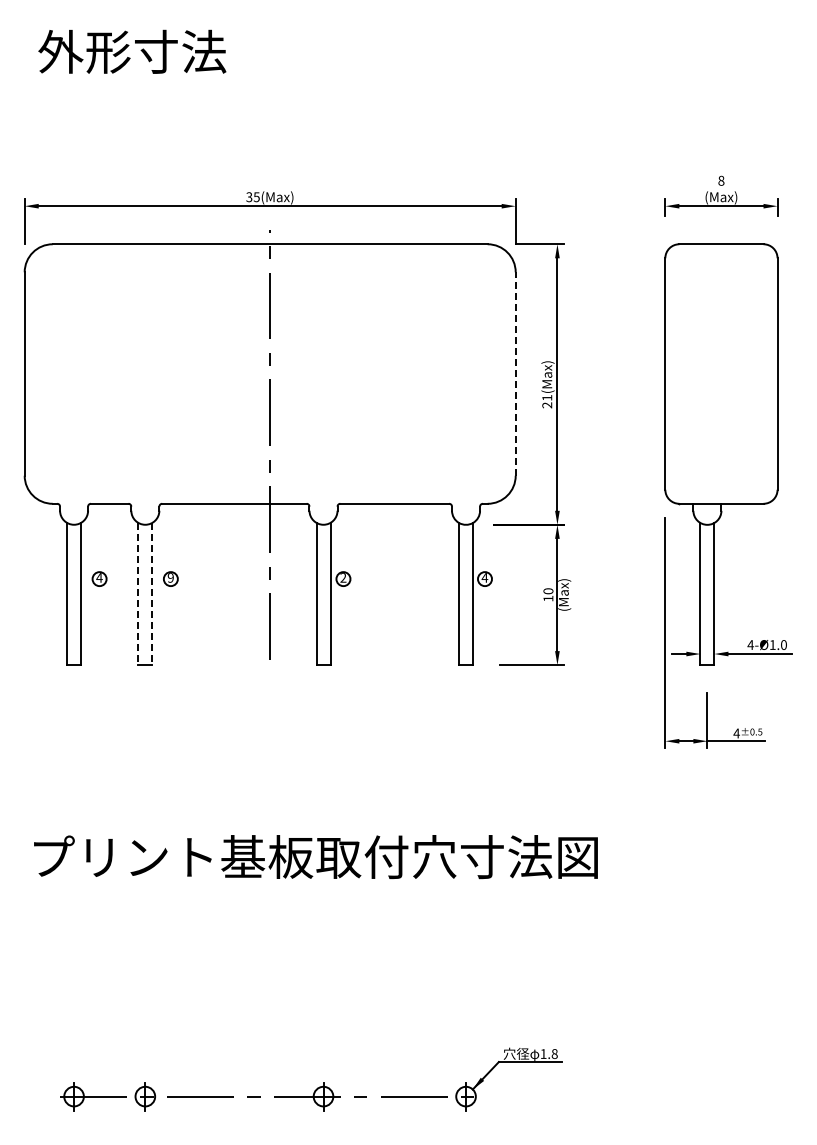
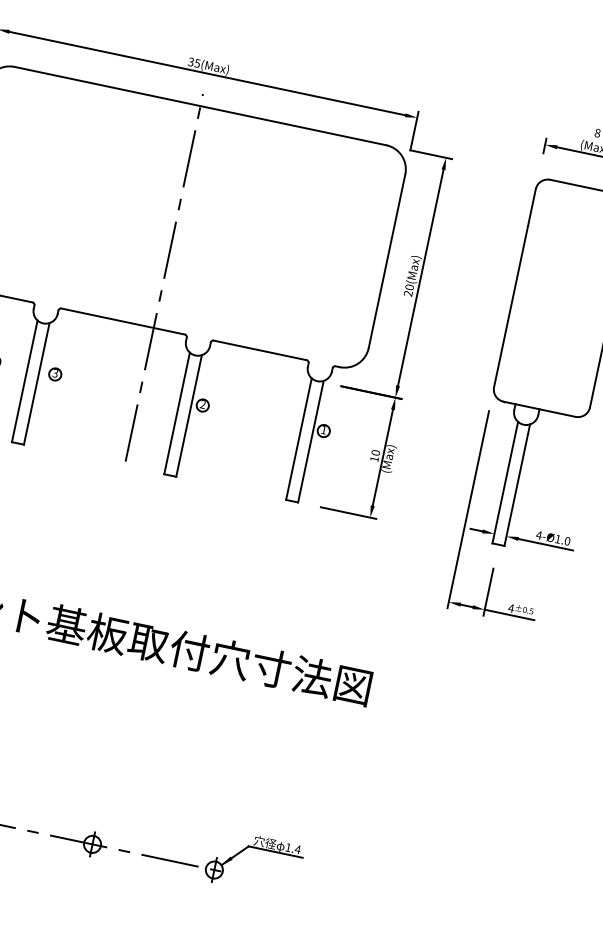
line: (515, 374) -> (386, 261), dashed -> solid
text: (547, 397) -> (409, 287), 21 -> 20
text: (170, 577) -> (55, 373), 9 -> 3
text: (484, 577) -> (323, 429), 4 -> 1
line: (138, 594) -> (24, 381), dashed -> solid
line: (152, 594) -> (36, 384), dashed -> solid
text: (554, 1053) -> (297, 849), 1.8 -> 1.4

